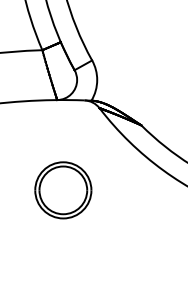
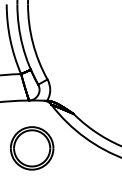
part: (63, 190) -> (32, 148), size x1.43

